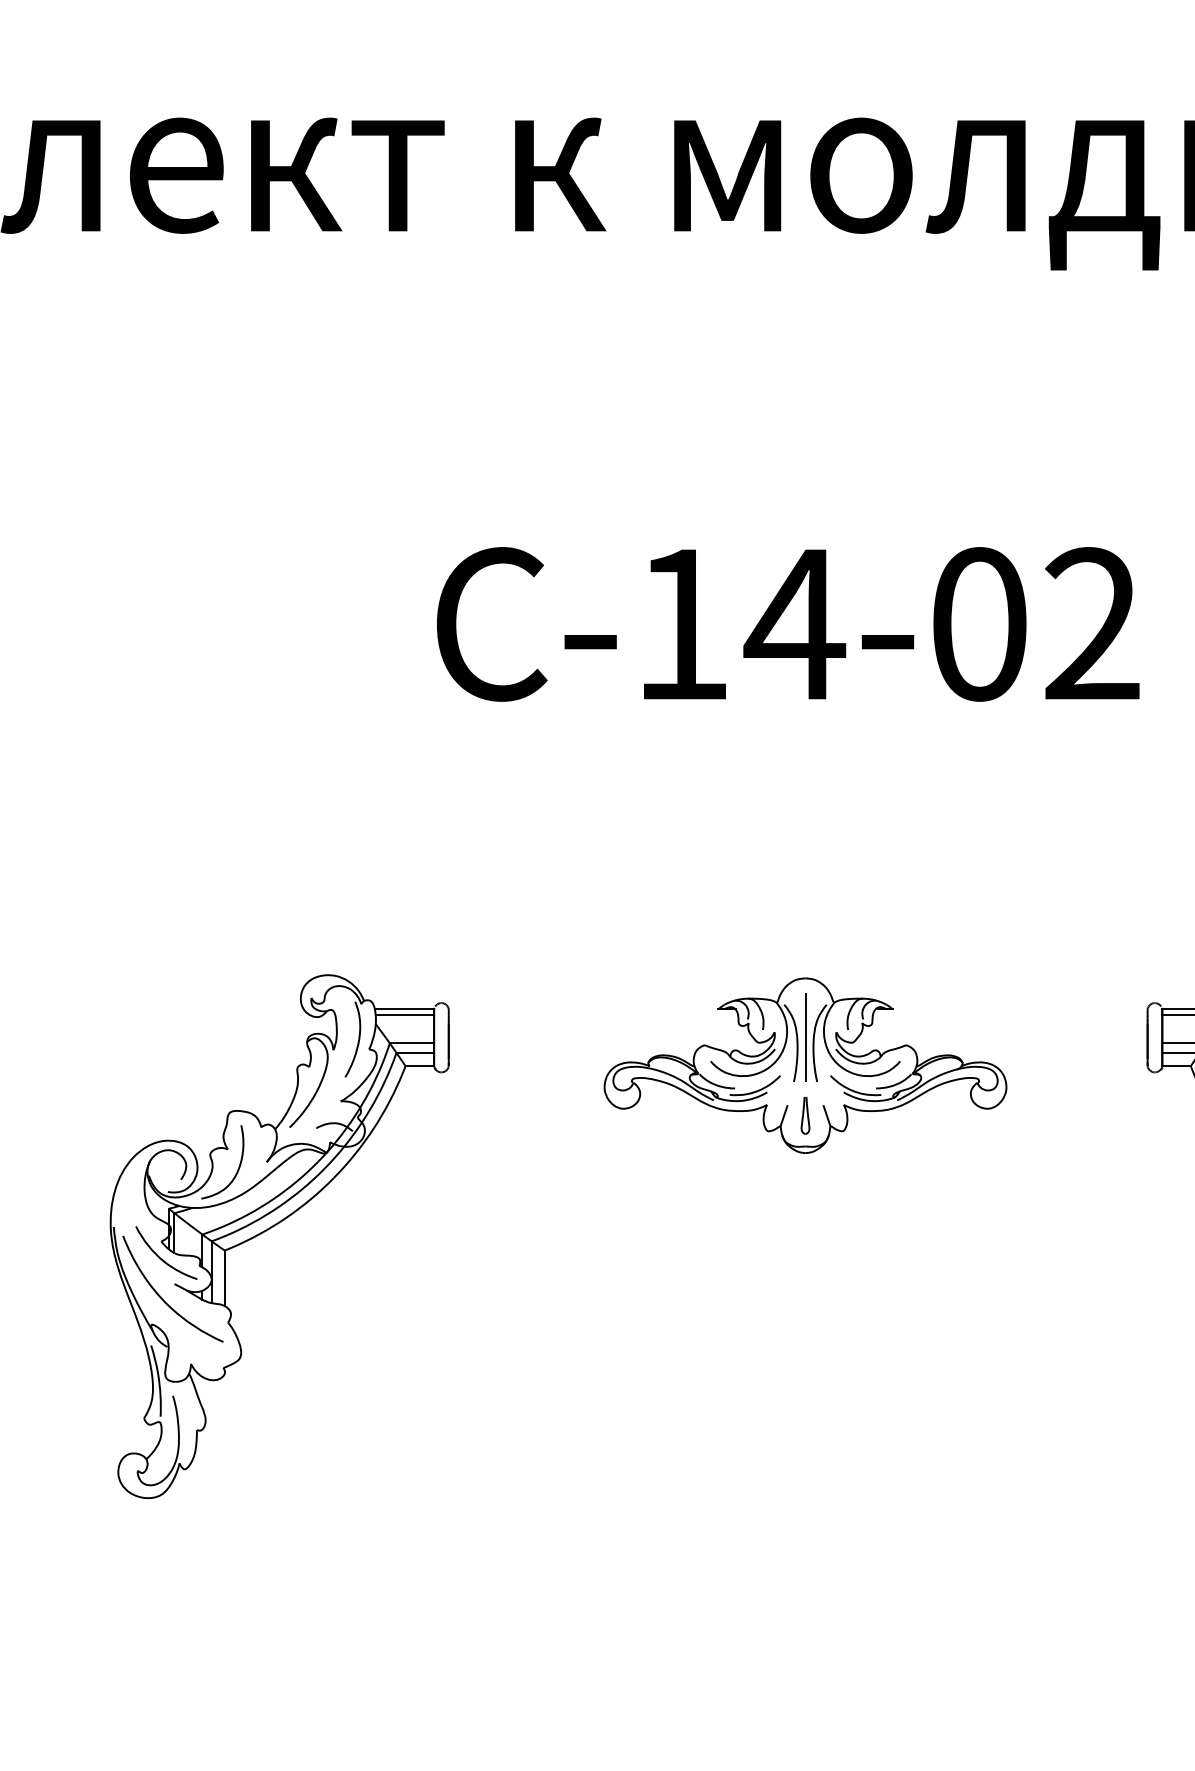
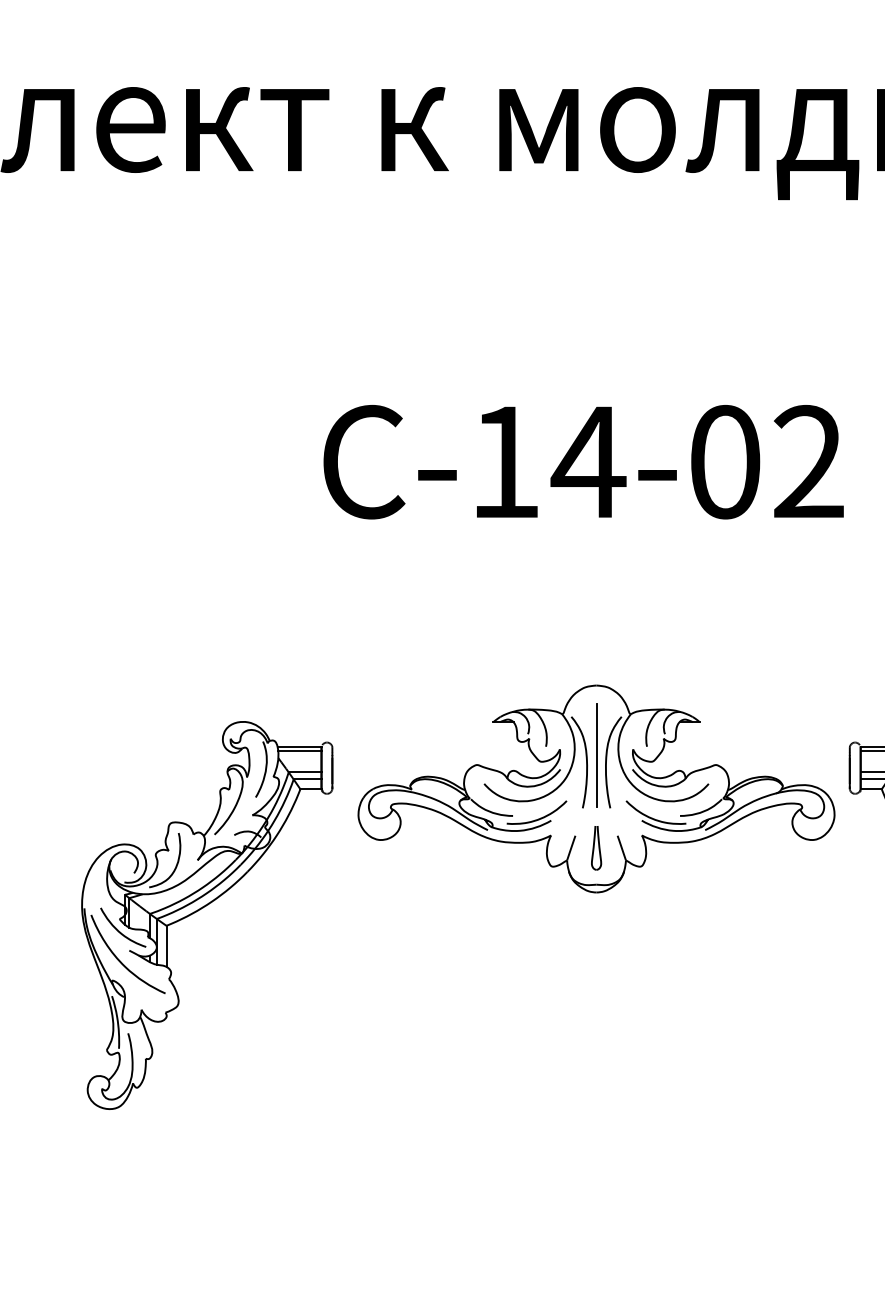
part: (805, 1065) -> (596, 788), size x1.6

